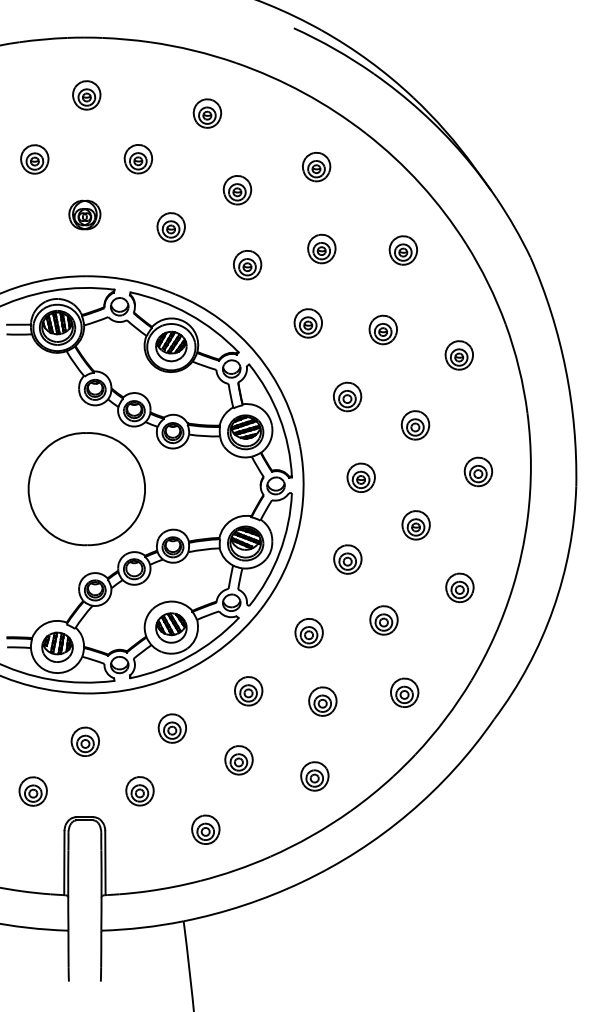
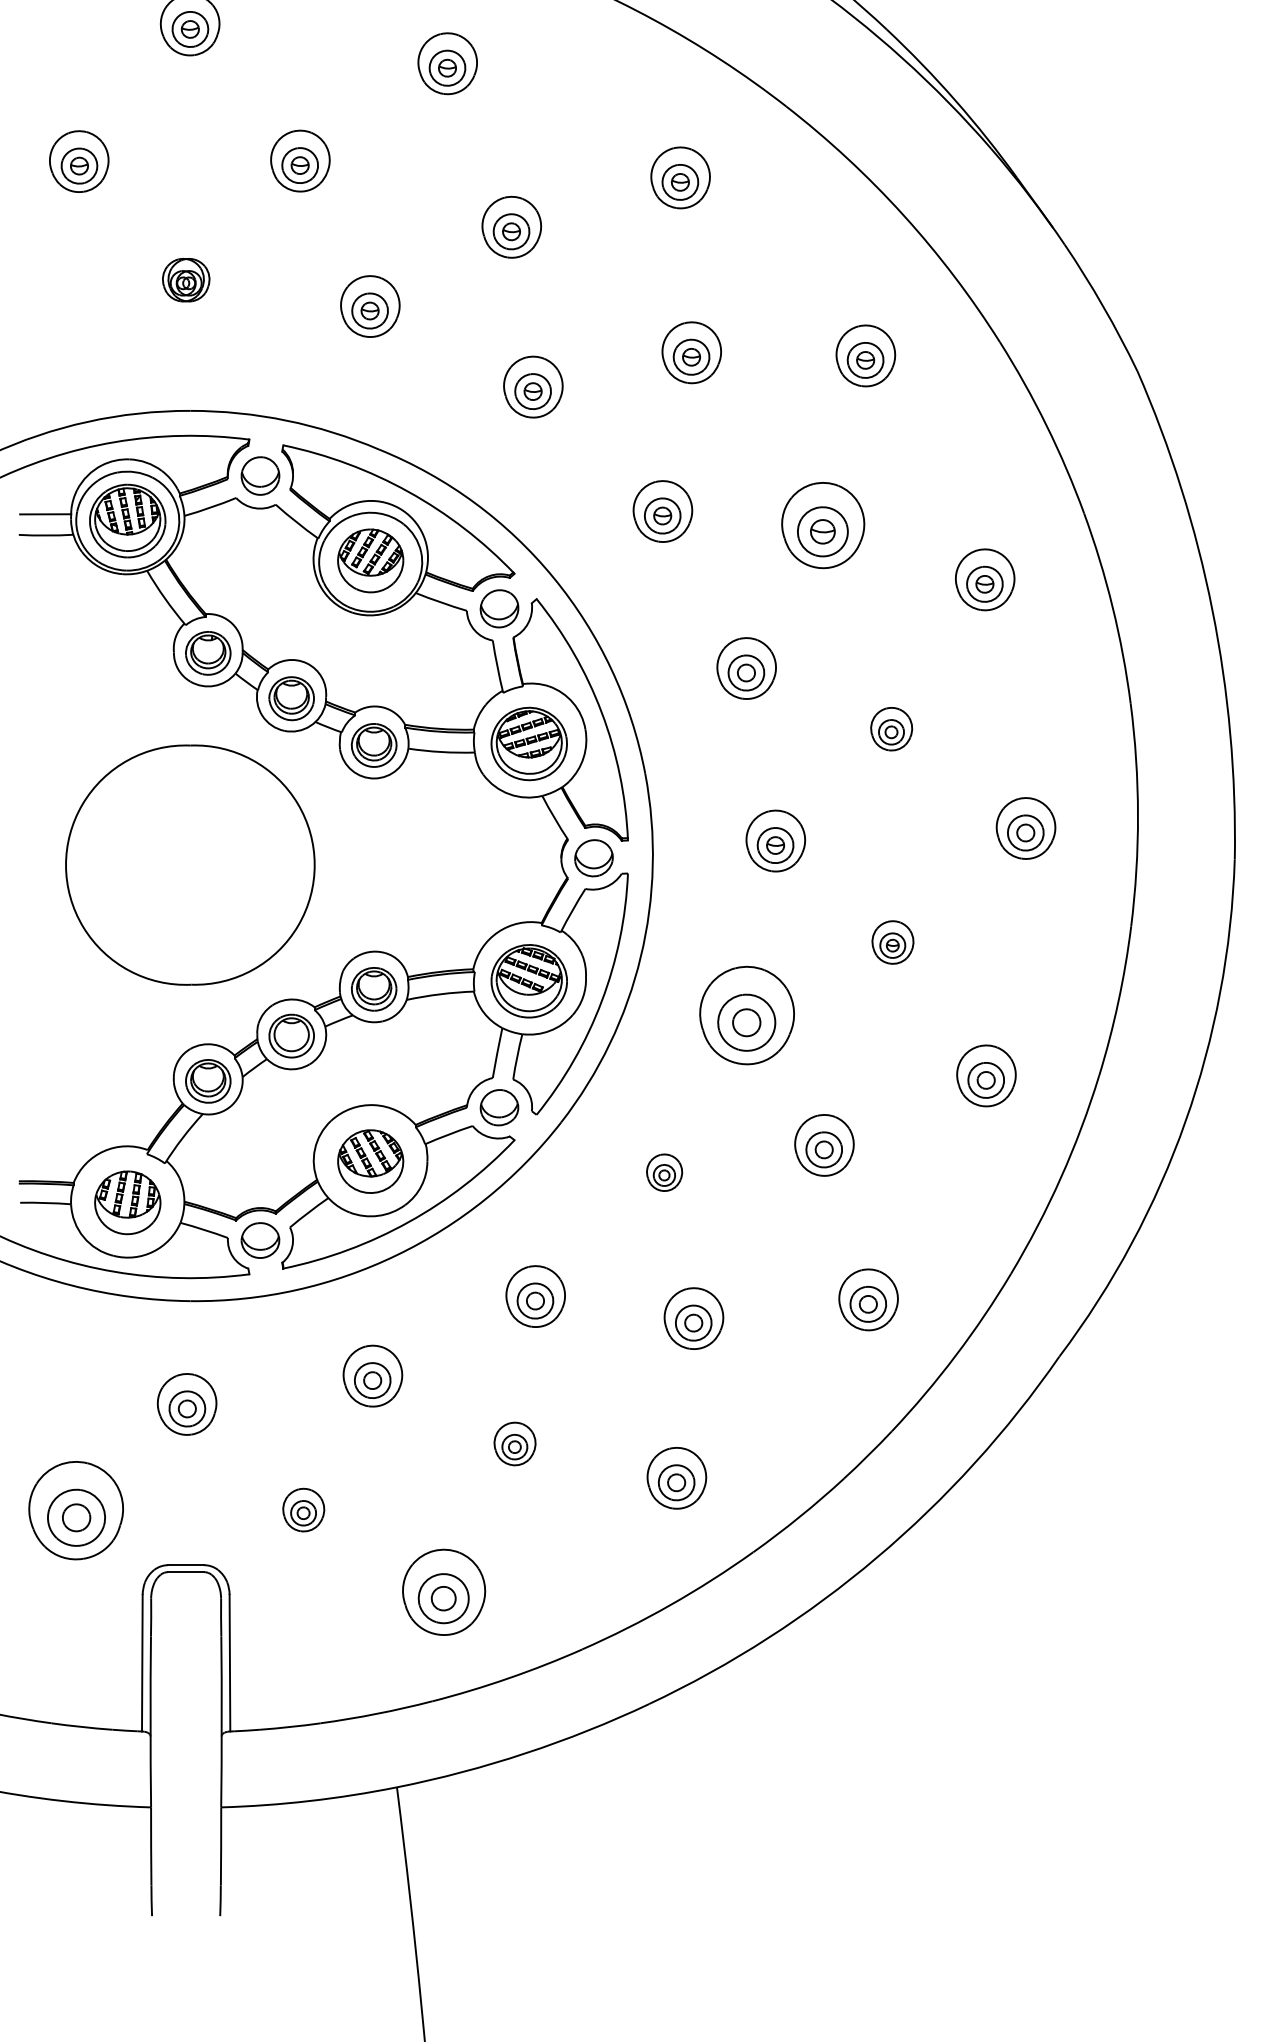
part: (84, 214) -> (185, 279), size x0.7
part: (382, 329) -> (821, 524), size x1.4
part: (415, 425) -> (891, 729), size x0.7
part: (415, 525) -> (891, 942), size x0.7
part: (347, 559) -> (746, 1015), size x1.6
part: (308, 633) -> (663, 1173), size x0.6
part: (238, 760) -> (513, 1444), size x0.7
part: (32, 791) -> (74, 1510), size x1.6
part: (139, 791) -> (302, 1510), size x0.7
part: (205, 829) -> (443, 1591), size x1.4

